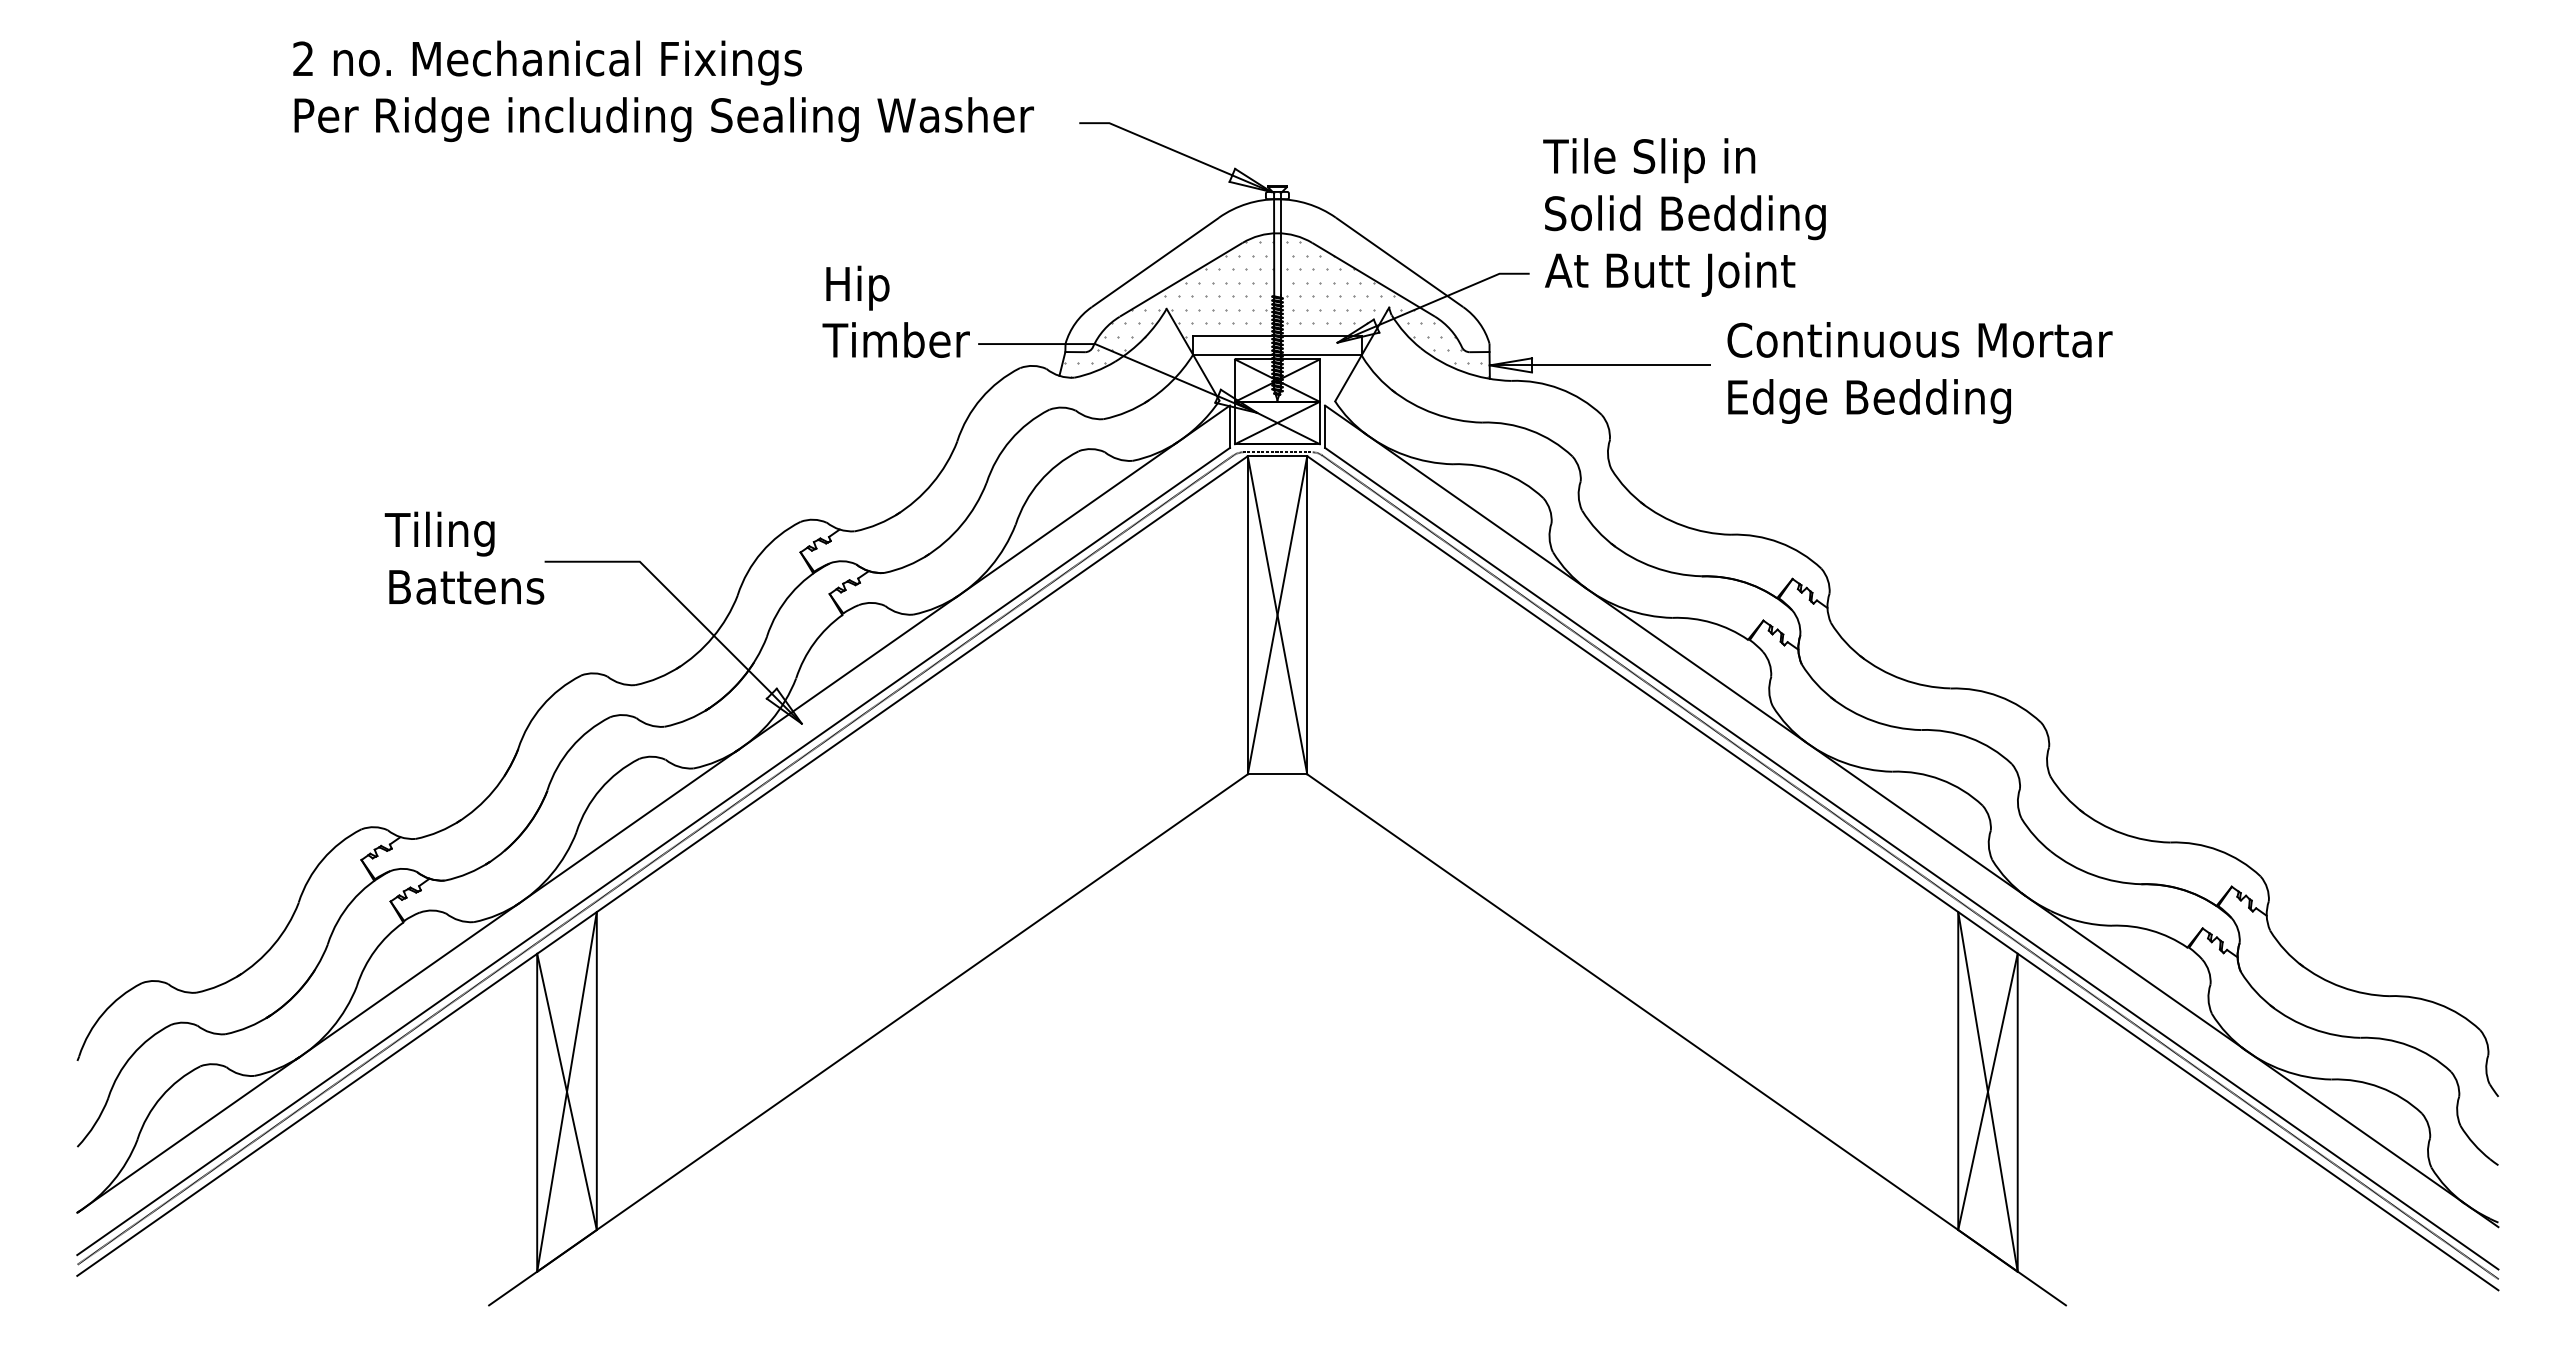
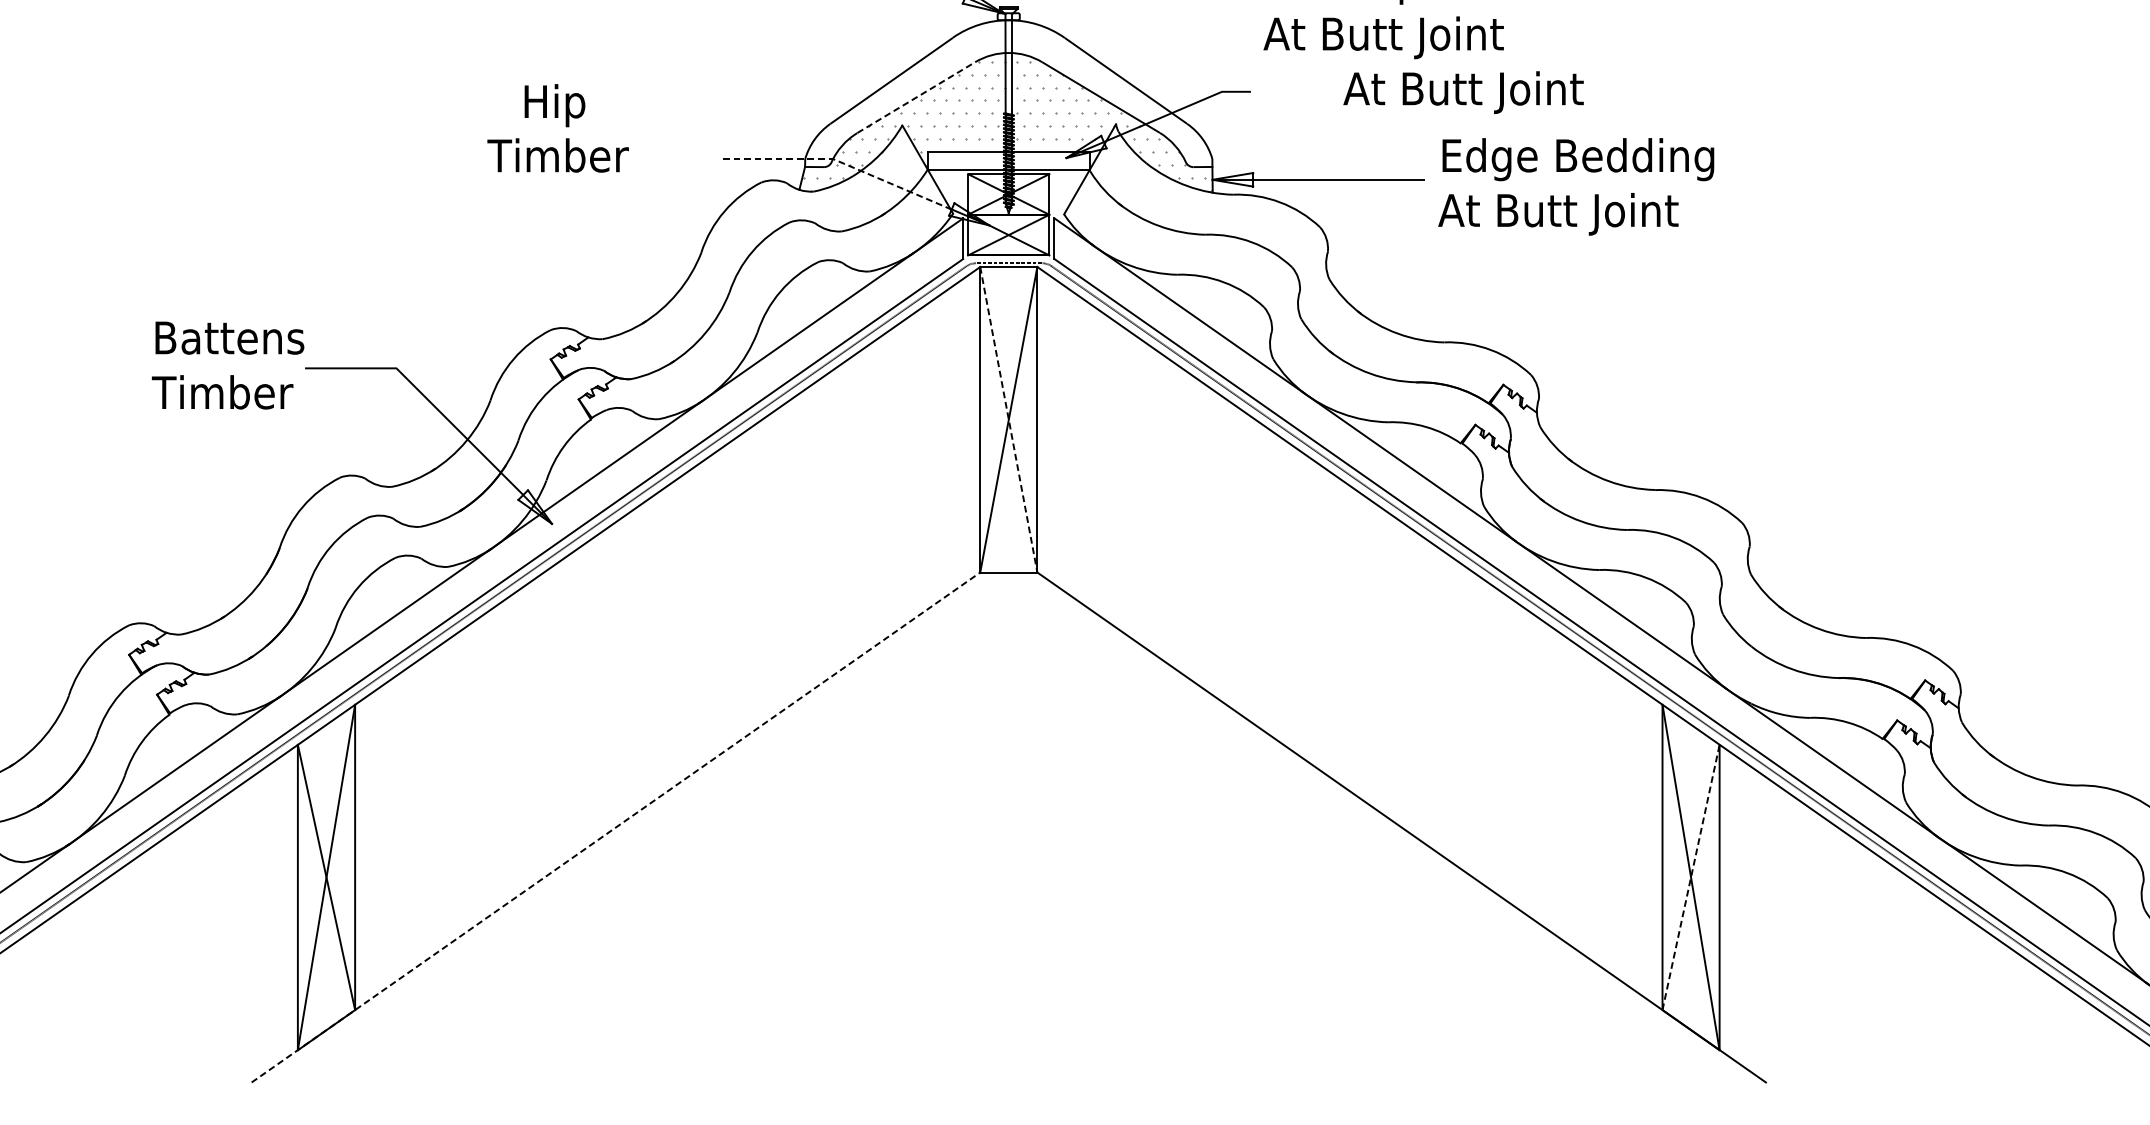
text: (1683, 217) -> (1398, 37), Solid Bedding -> At Butt Joint
text: (1670, 274) -> (1463, 92), moved
line: (1181, 279) -> (916, 97), solid -> dashed
text: (857, 287) -> (554, 105), moved
text: (895, 339) -> (557, 154), moved
text: (1919, 344) -> (1625, 159), Continuous Mortar -> Edge Bedding
line: (1101, 346) -> (839, 161), solid -> dashed
text: (1867, 401) -> (1575, 214), Edge Bedding -> At Butt Joint
text: (463, 533) -> (227, 341), Tiling -> Battens
text: (464, 586) -> (228, 392), Battens -> Timber
line: (1277, 615) -> (1008, 419), solid -> dashed
line: (868, 1039) -> (616, 827), solid -> dashed
line: (1988, 1091) -> (1691, 877), solid -> dashed

